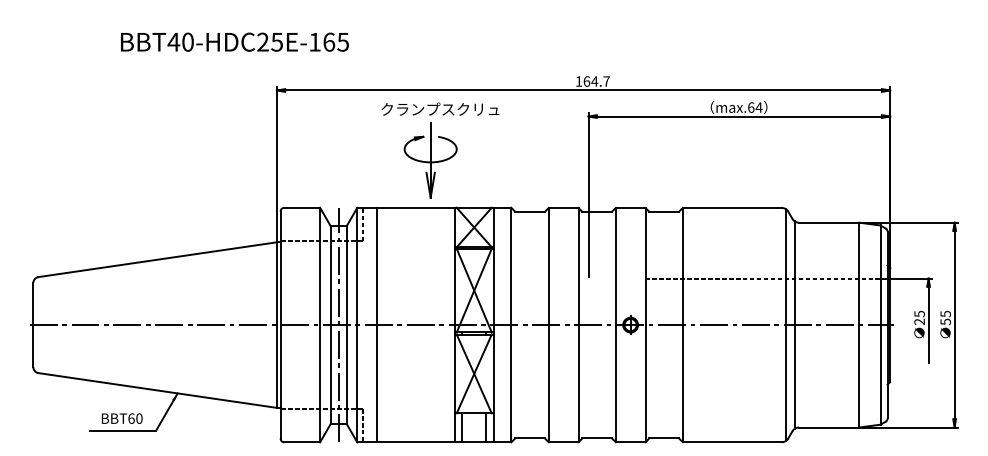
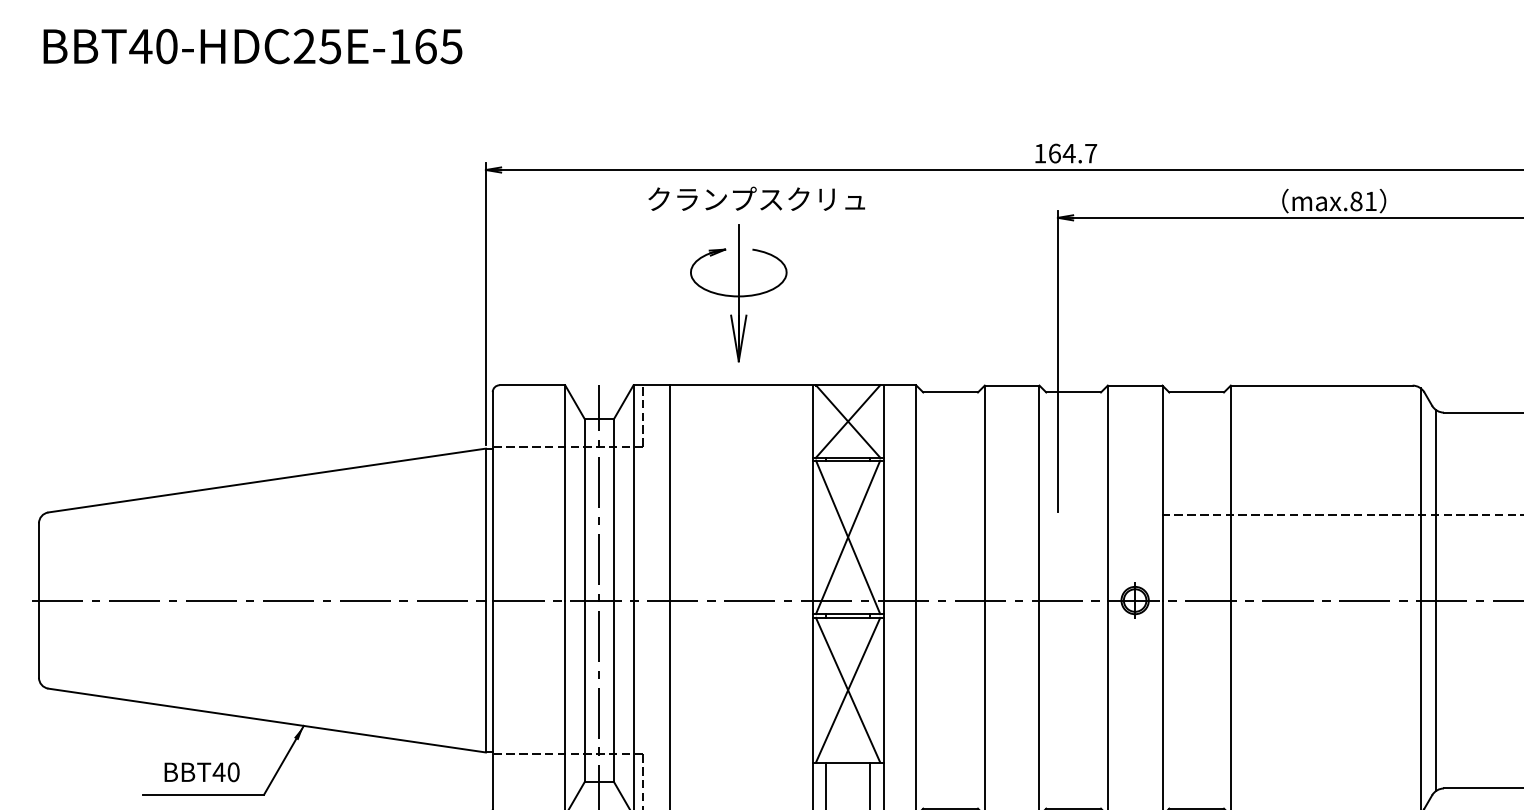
text: (234, 41) -> (252, 45), moved
text: (755, 107) -> (1364, 201), max.64 -> max.81
part: (431, 150) -> (740, 274), moved
text: (131, 418) -> (219, 771), BBT60 -> BBT40

